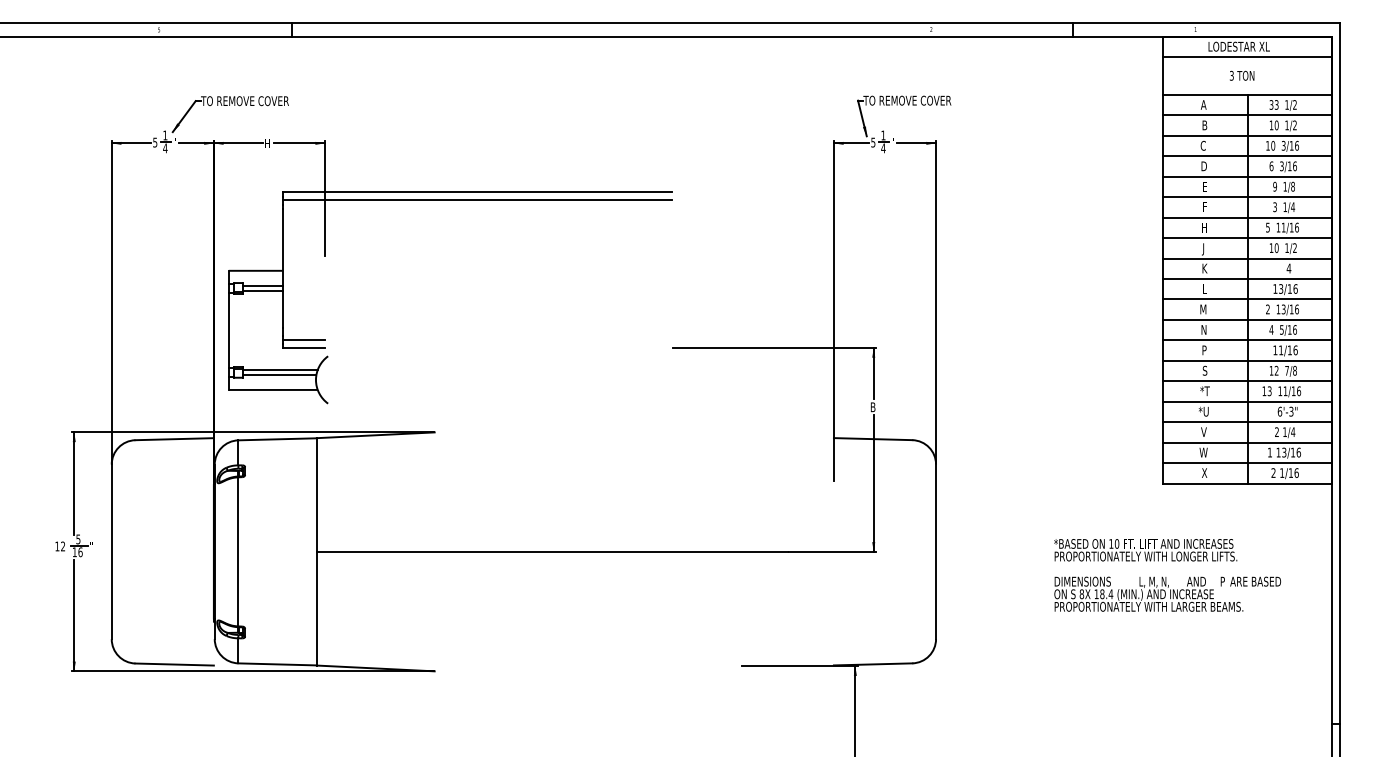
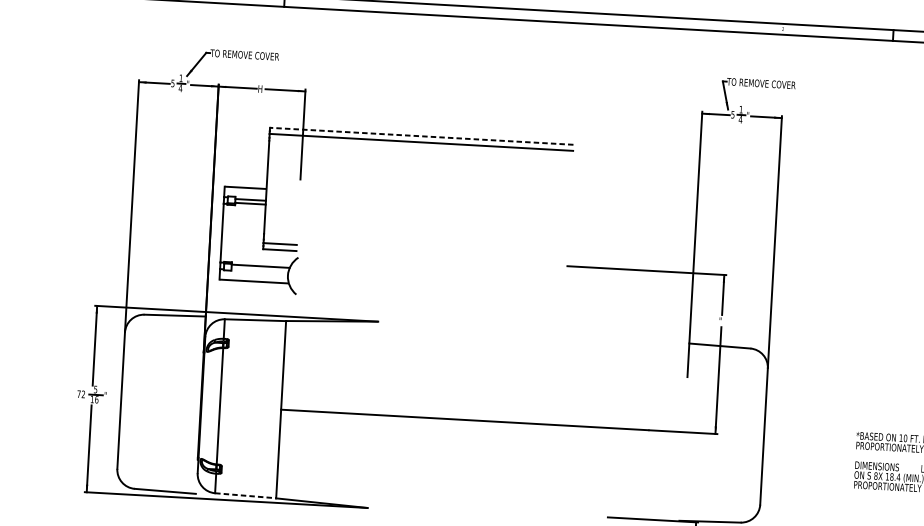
line: (477, 192) -> (422, 136), solid -> dashed
line: (279, 374) -> (259, 269), removed
text: (872, 407) -> (720, 321), B -> "
text: (57, 546) -> (79, 394), 12 -> 72
line: (278, 664) -> (246, 495), solid -> dashed

